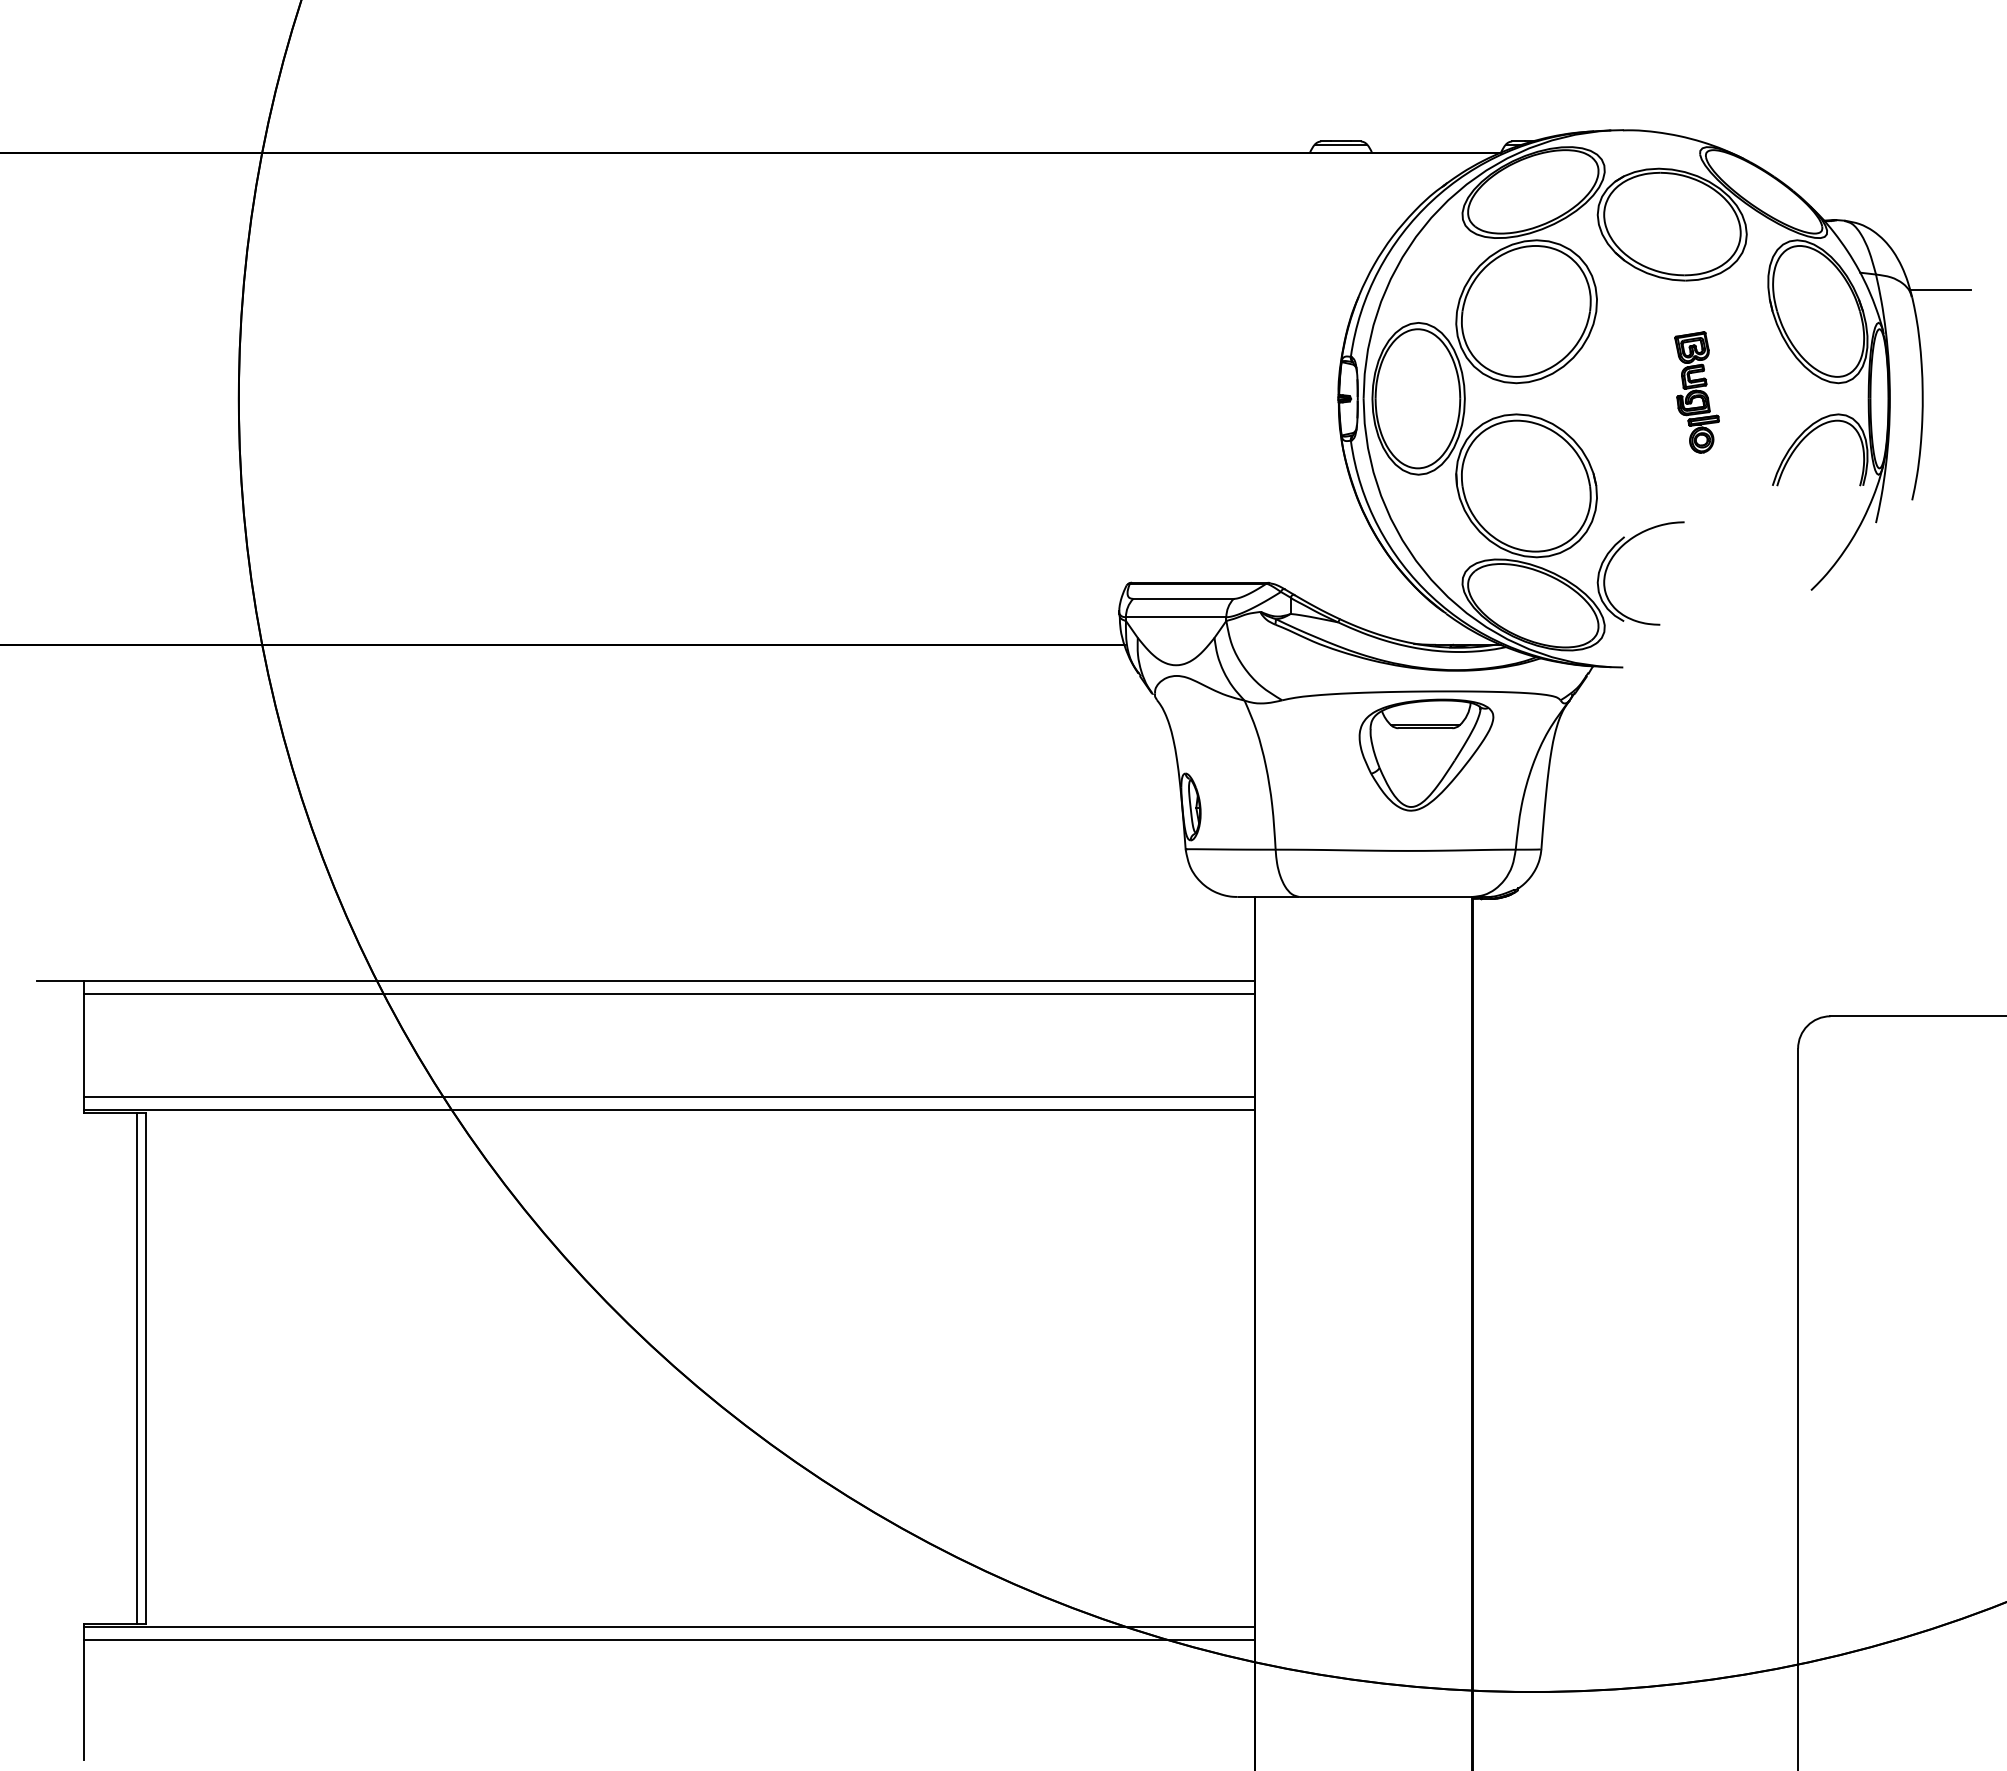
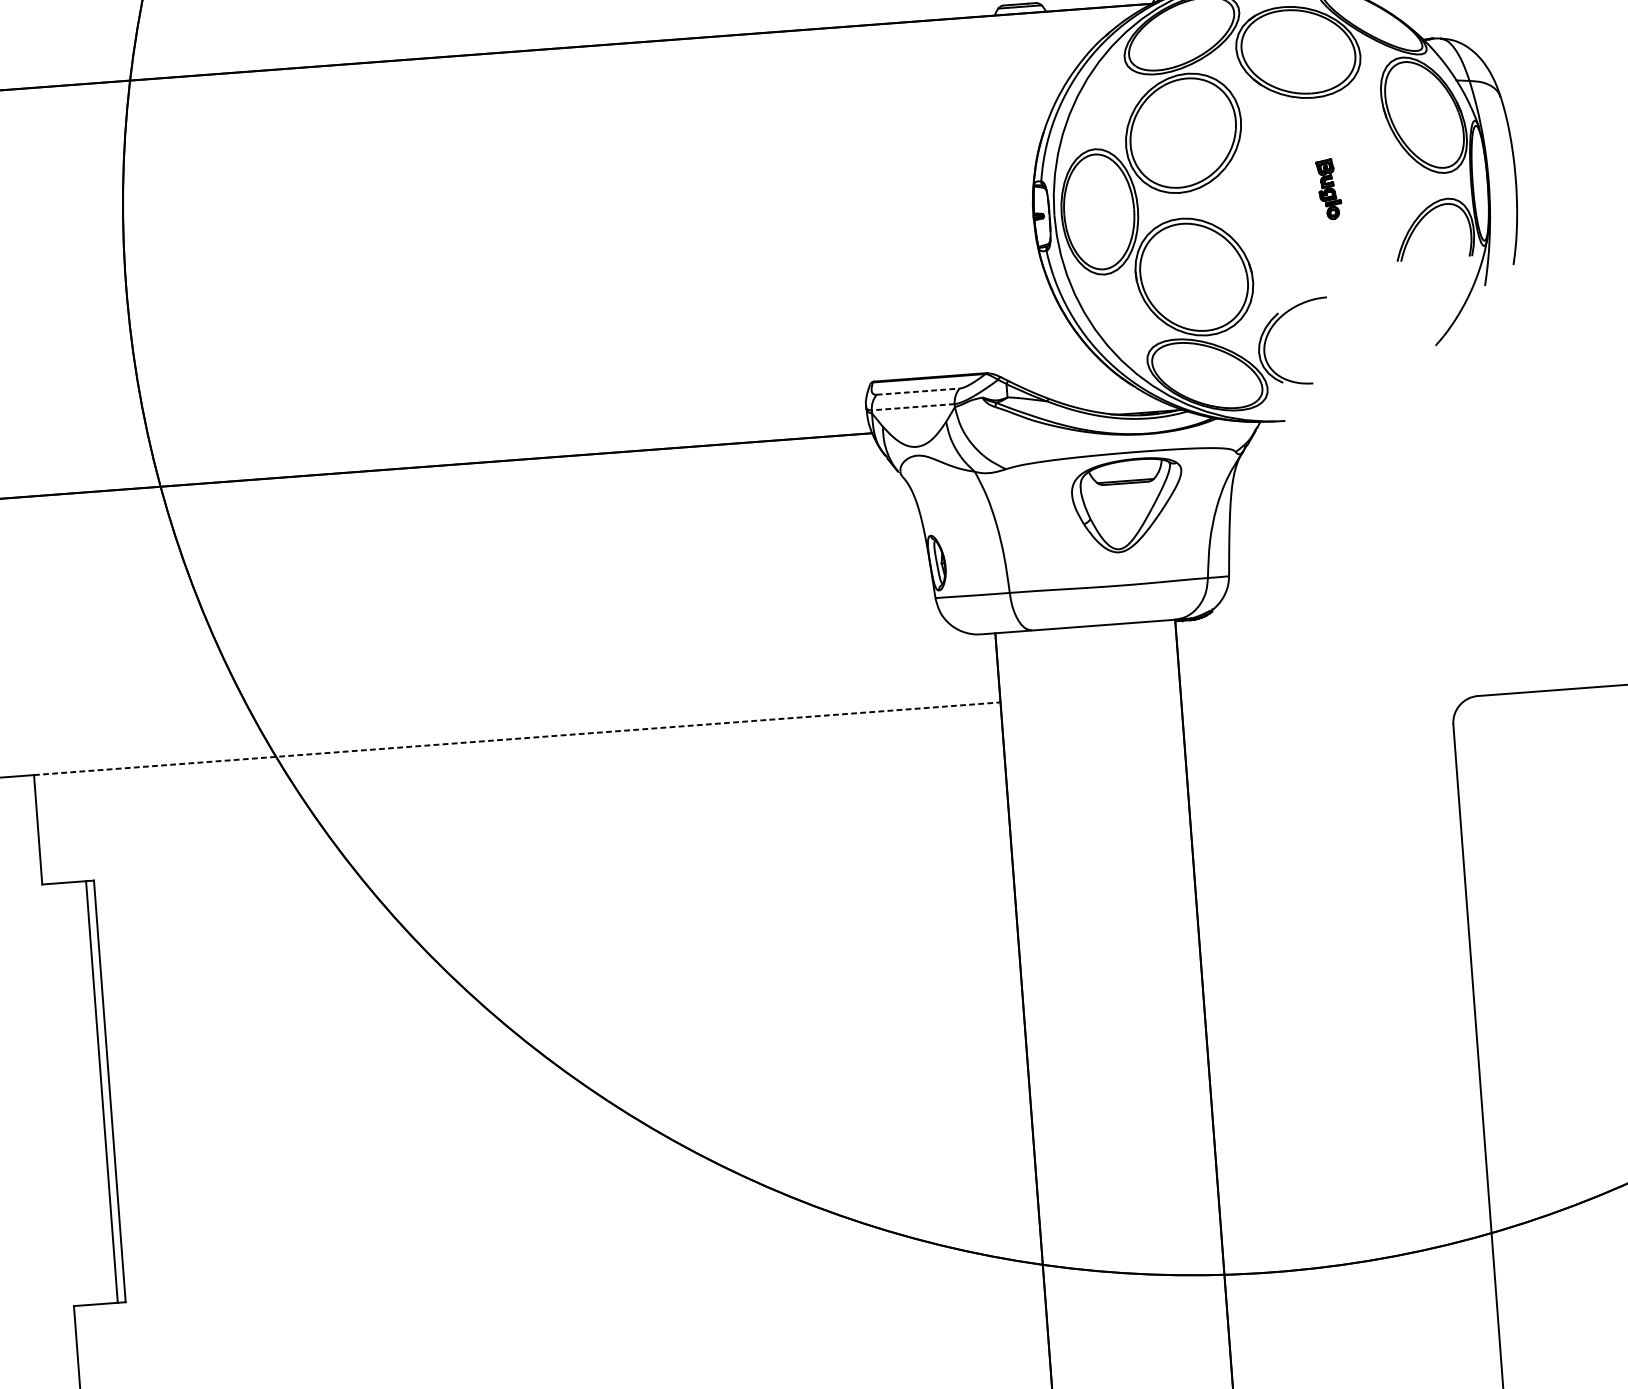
line: (1940, 289) -> (1523, 89), removed
part: (1696, 392) -> (1328, 189), size x0.6
line: (1183, 598) -> (918, 391), solid -> dashed
line: (1175, 617) -> (912, 407), solid -> dashed
line: (669, 980) -> (517, 738), solid -> dashed
line: (668, 993) -> (517, 749), removed
line: (668, 1097) -> (524, 835), removed
line: (668, 1110) -> (524, 845), removed
line: (668, 1627) -> (556, 1272), removed
line: (668, 1640) -> (557, 1283), removed

